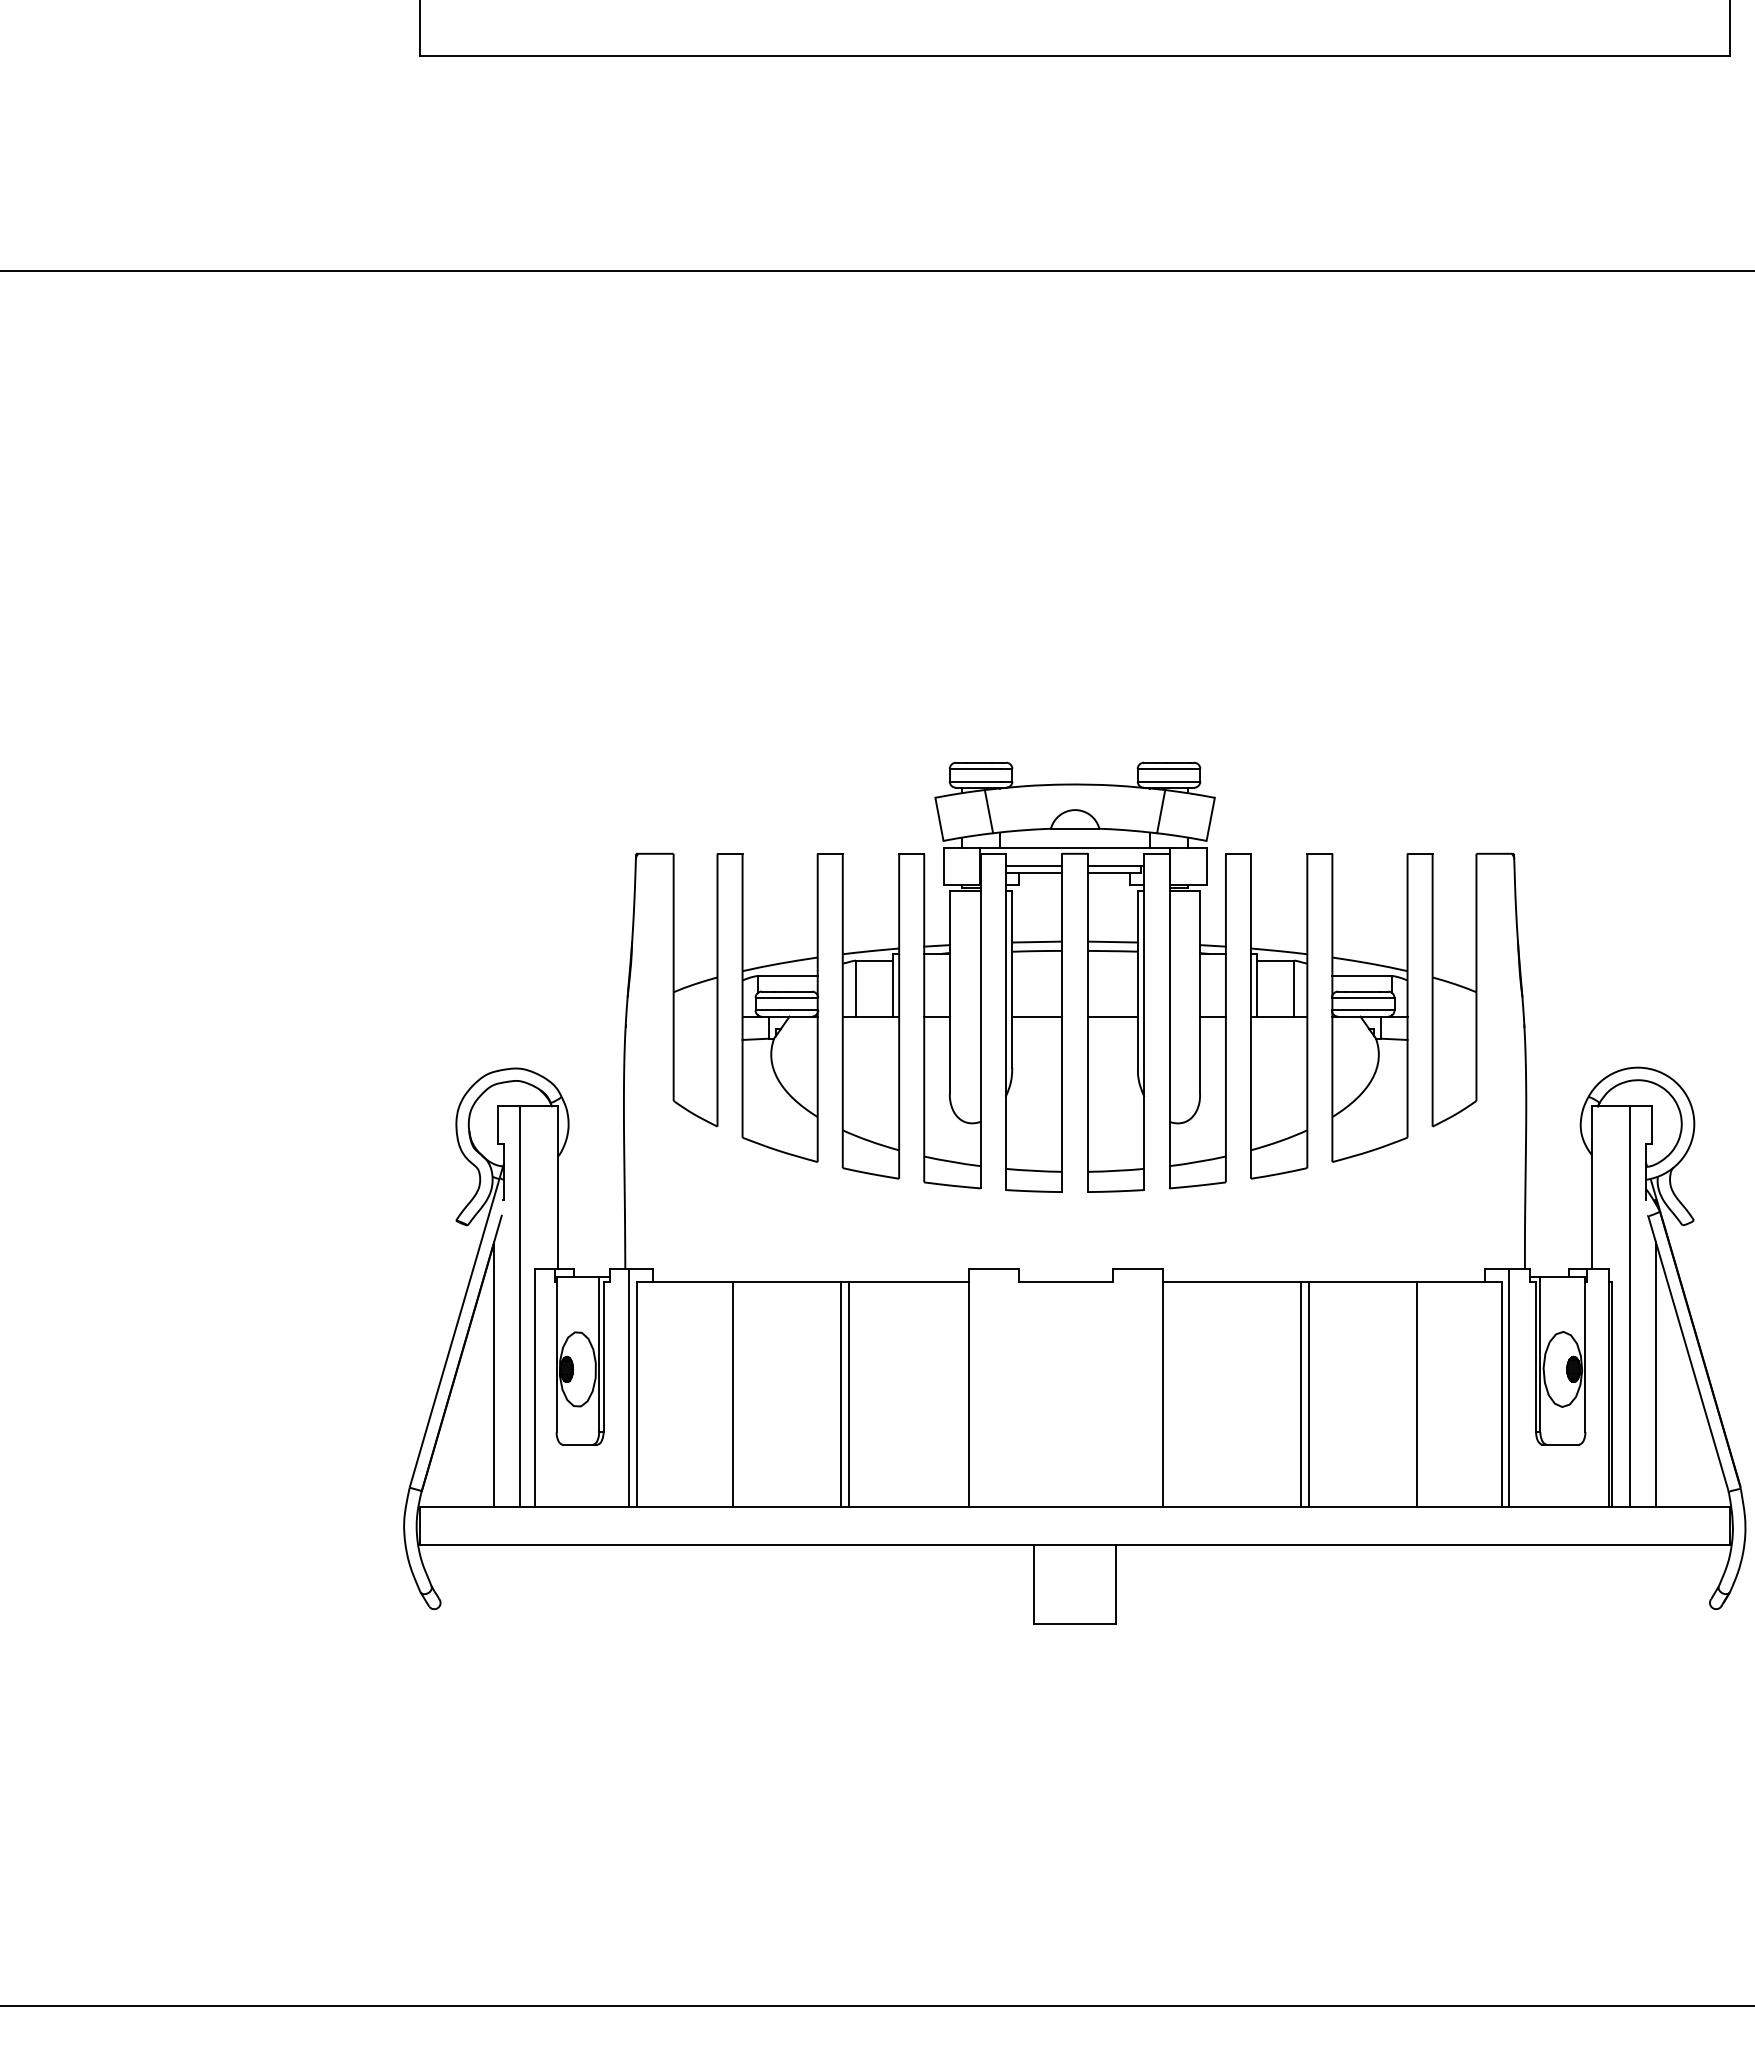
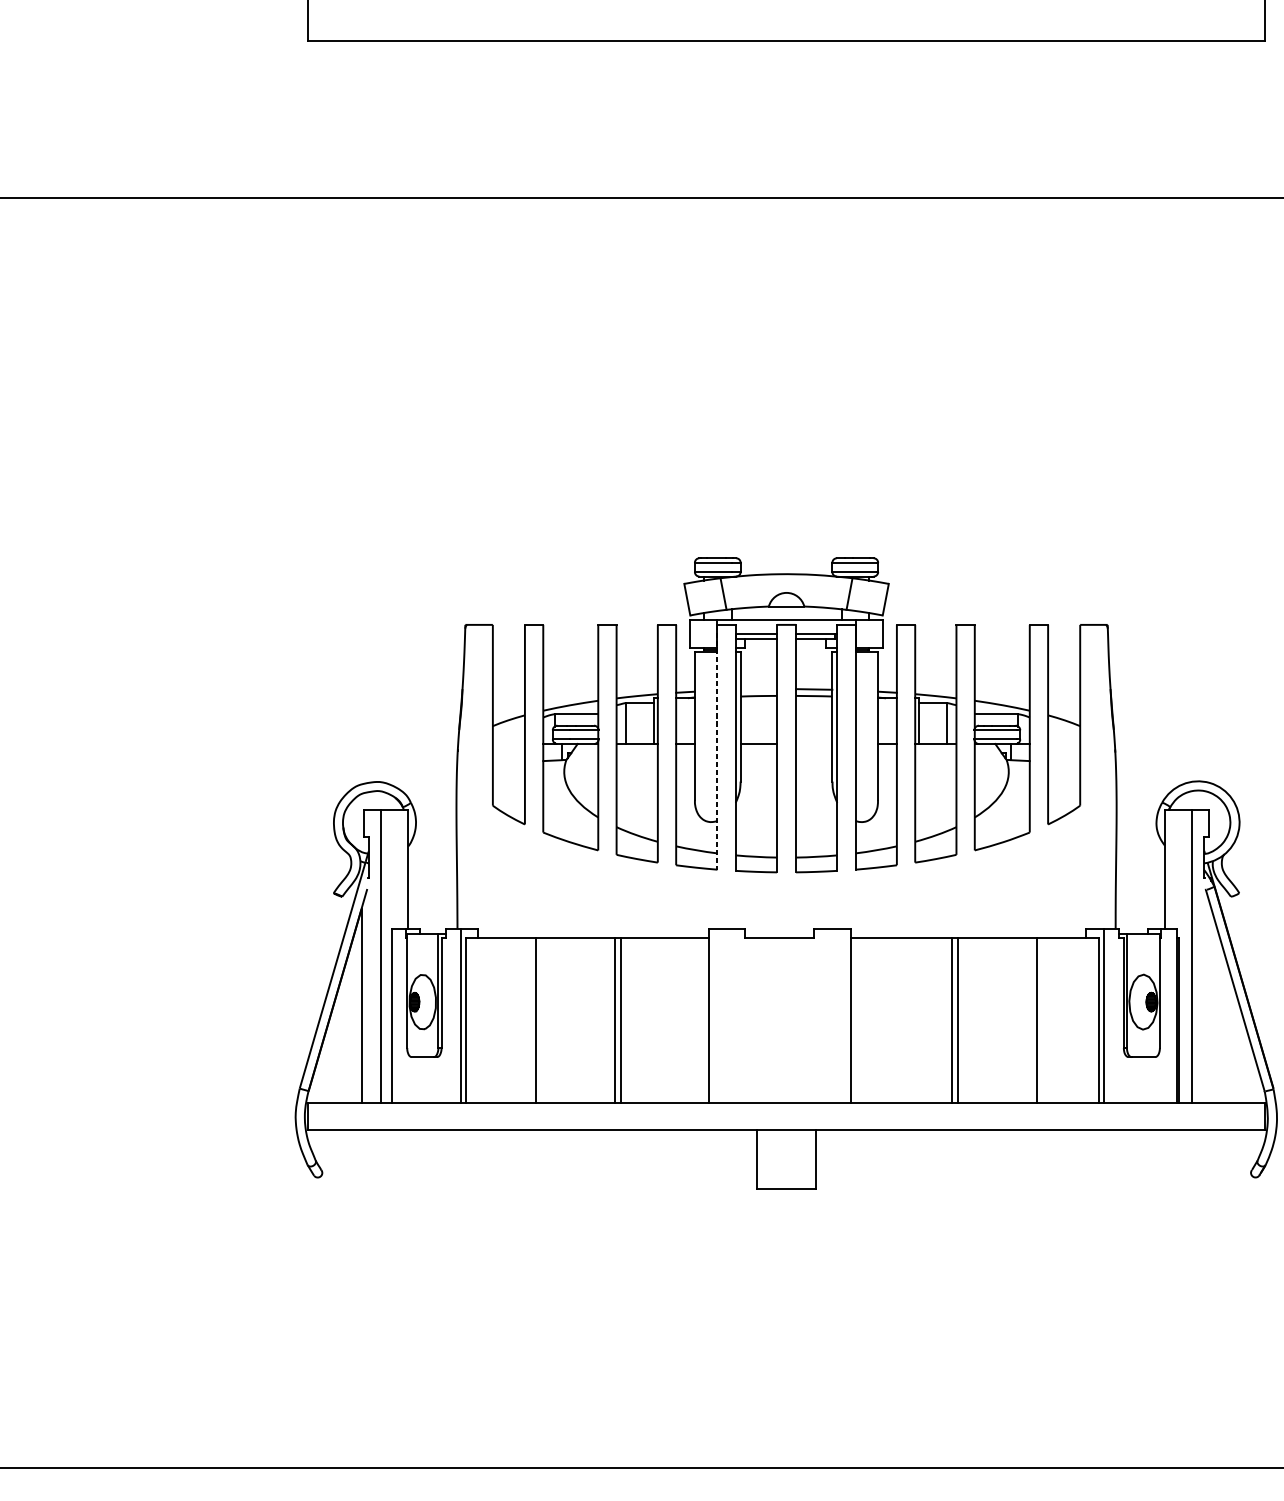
line: (1037, 941) -> (759, 689), removed
line: (1112, 1016) -> (813, 743), removed
line: (980, 1021) -> (717, 747), solid -> dashed
line: (1655, 1374) -> (1211, 1005), removed

